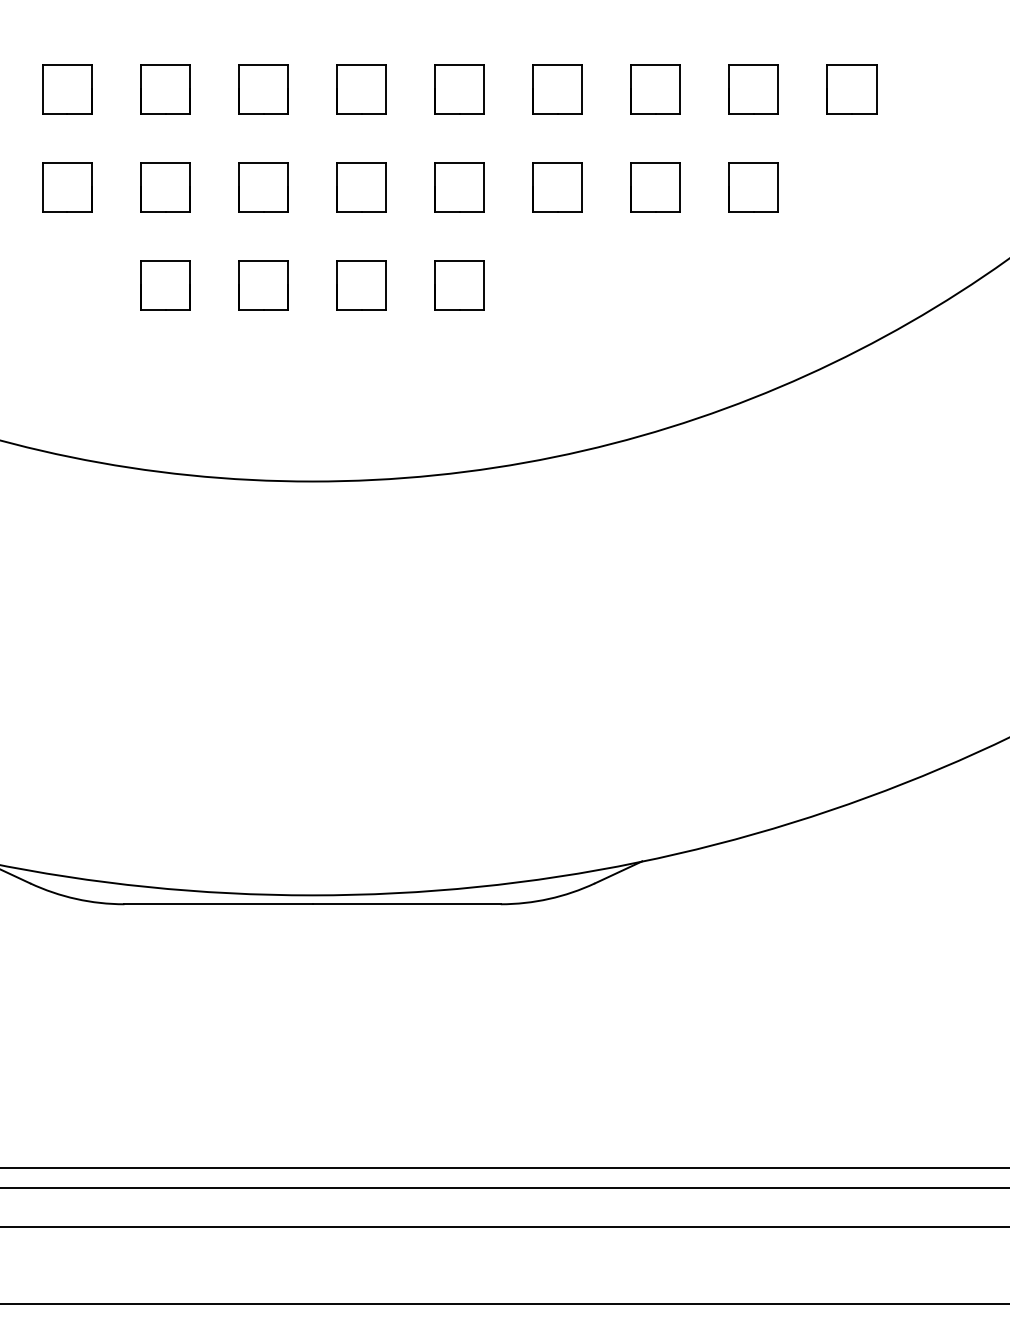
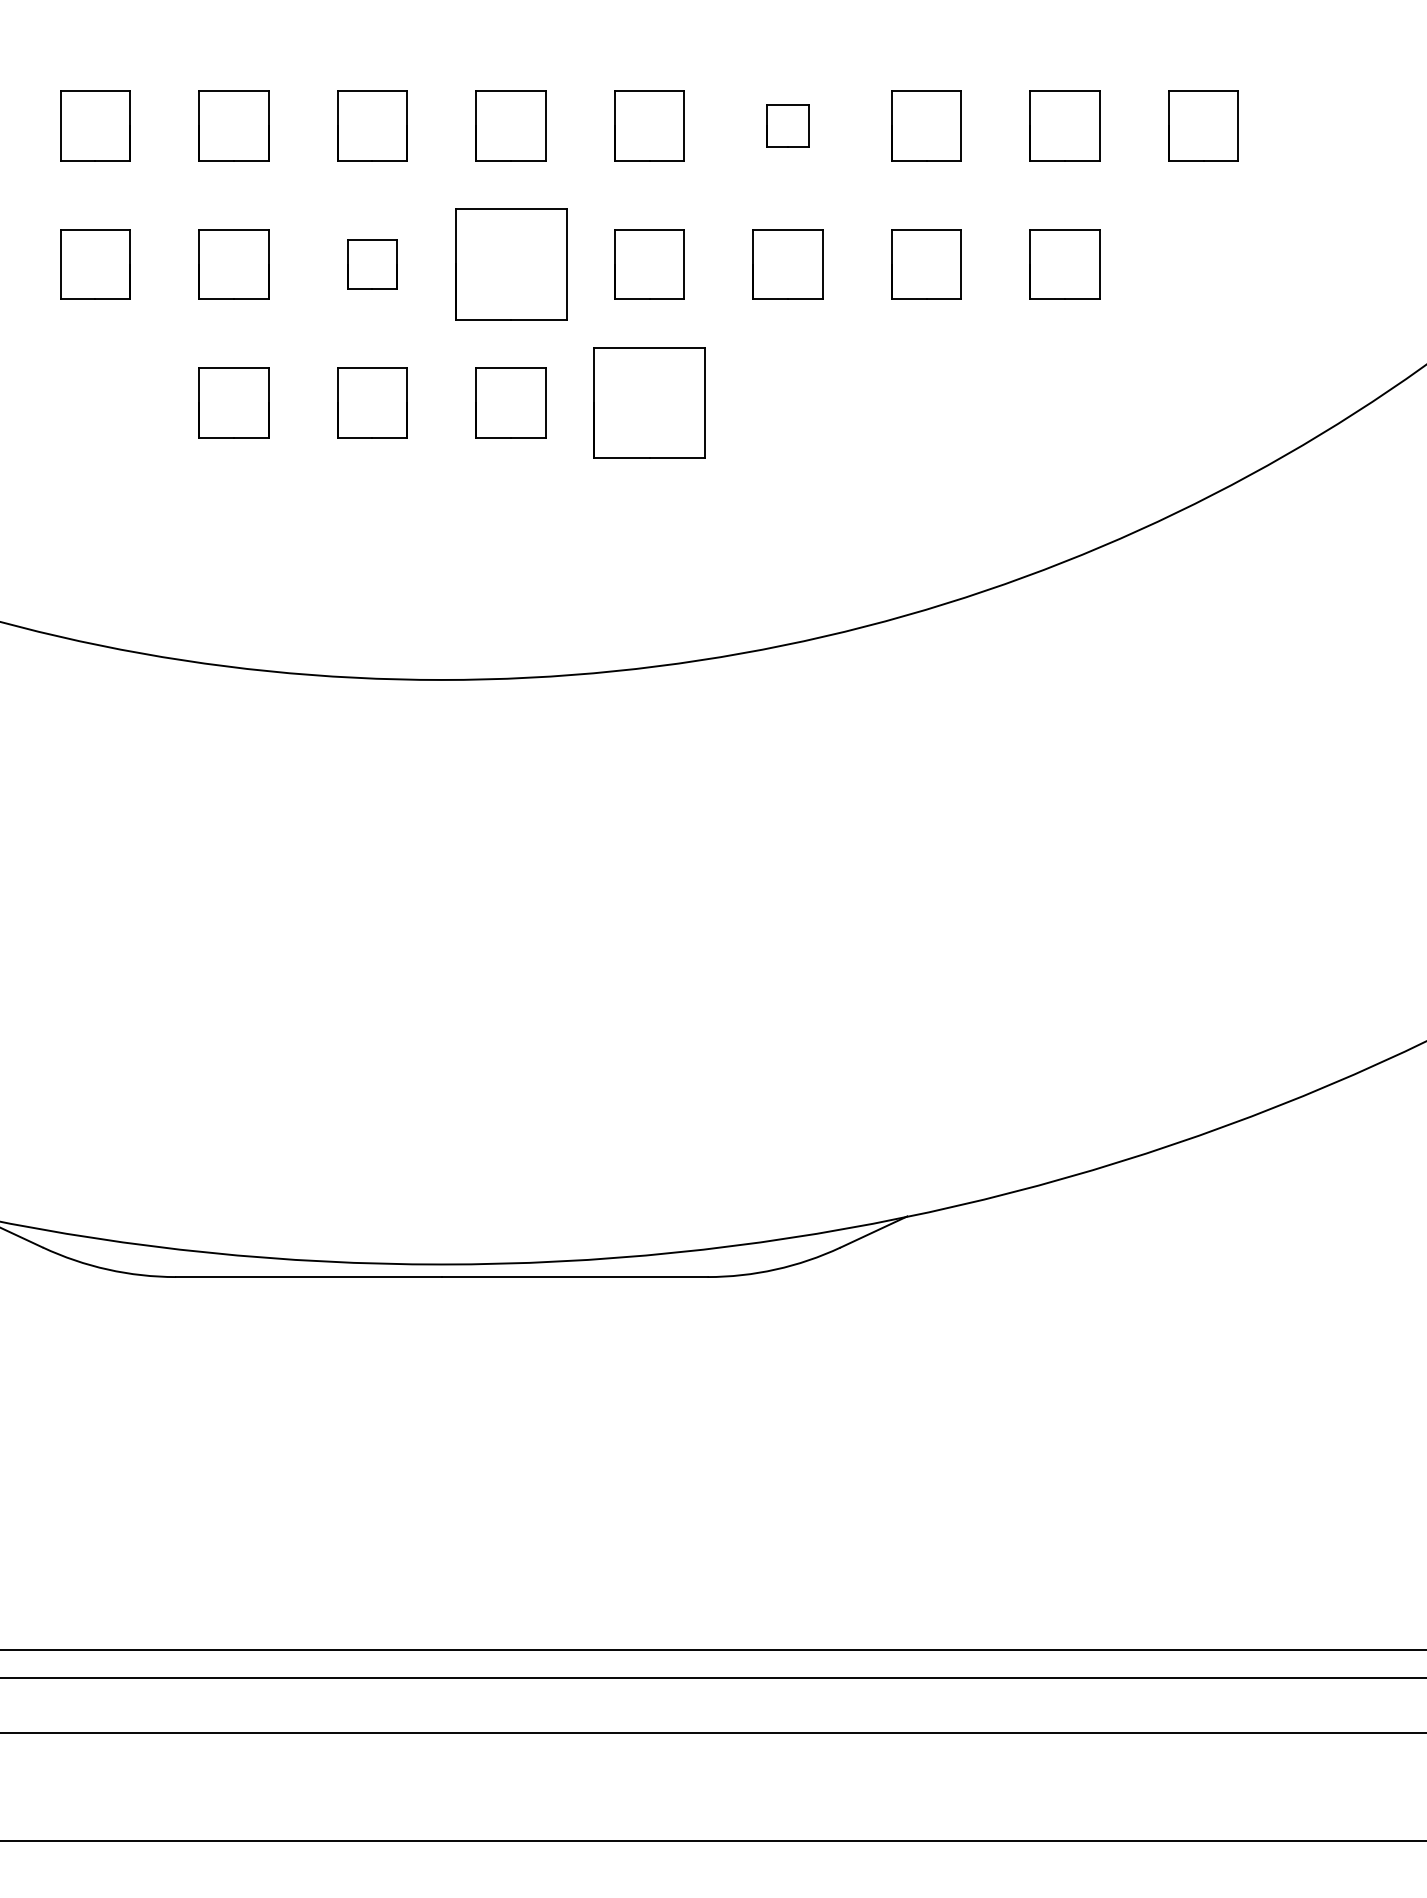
part: (557, 89) -> (787, 126), size x0.6
part: (263, 187) -> (372, 264), size x0.7
part: (361, 187) -> (510, 264), size x1.6
part: (459, 285) -> (649, 403), size x1.6

